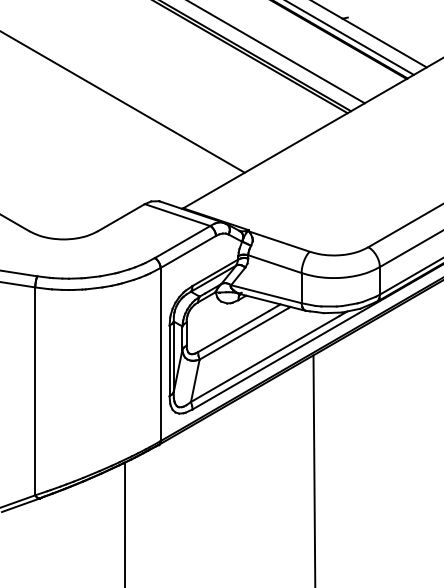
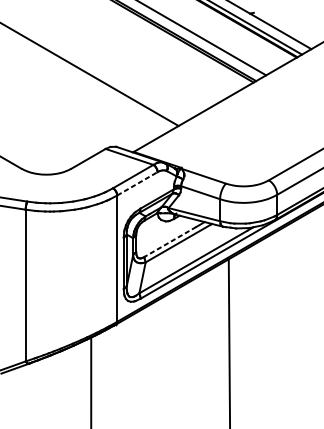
line: (188, 252) -> (137, 184), solid -> dashed
line: (233, 331) -> (170, 241), solid -> dashed

